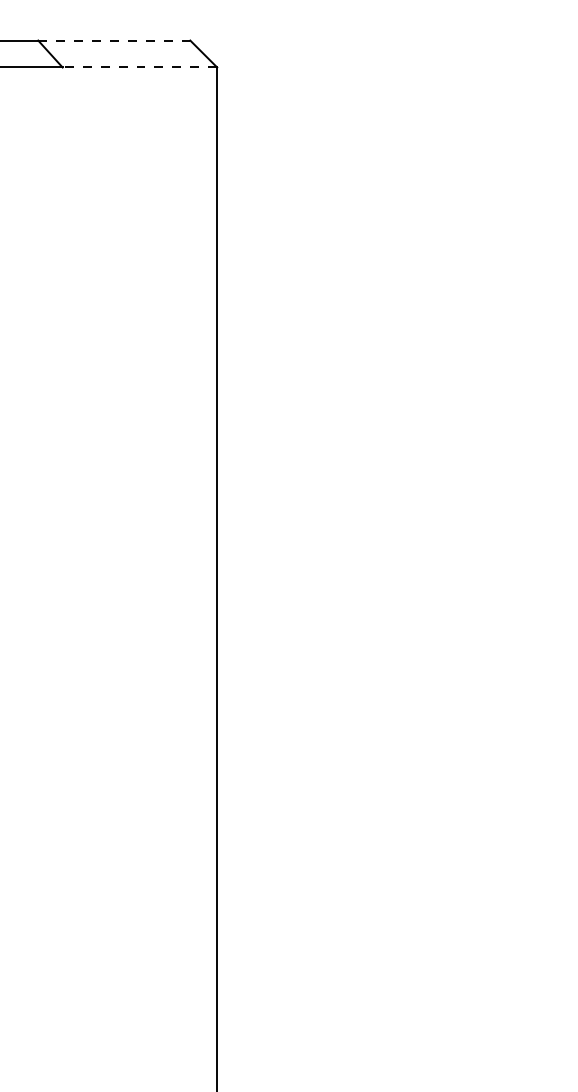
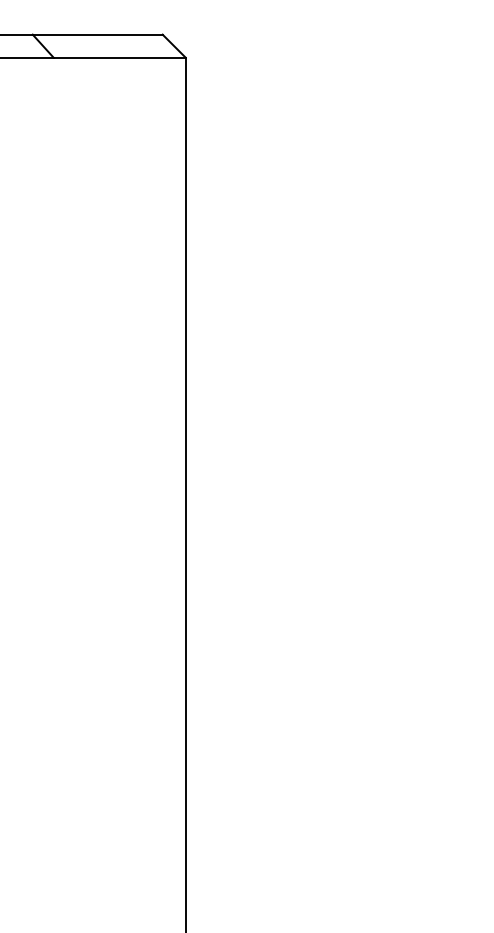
line: (114, 40) -> (97, 34), dashed -> solid
line: (139, 67) -> (119, 57), dashed -> solid

